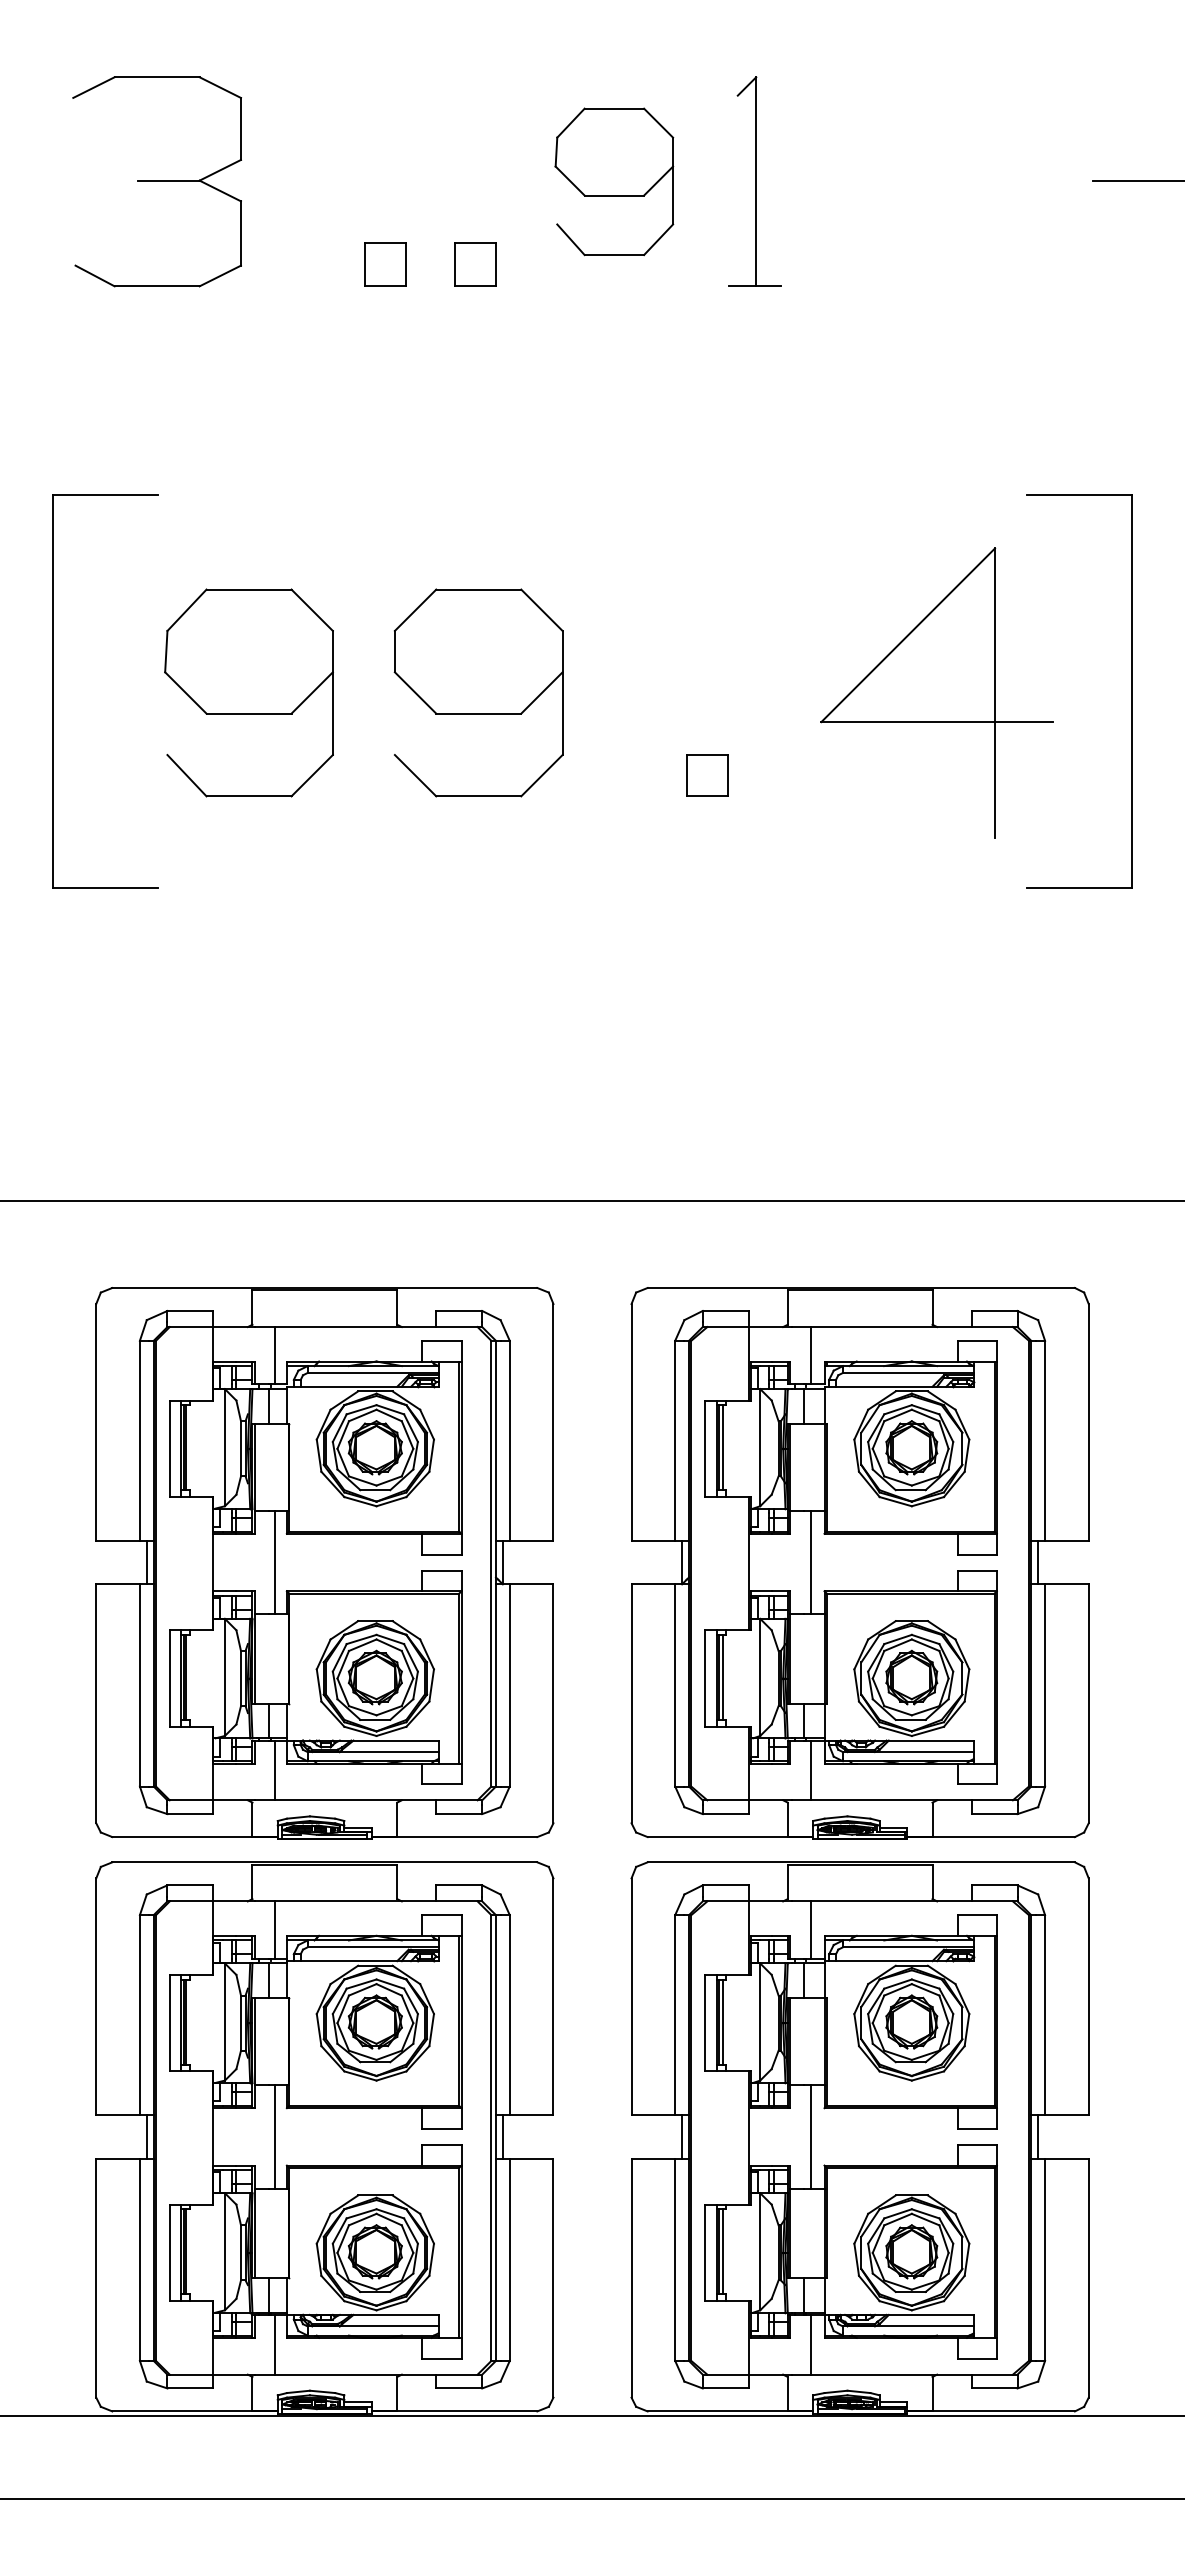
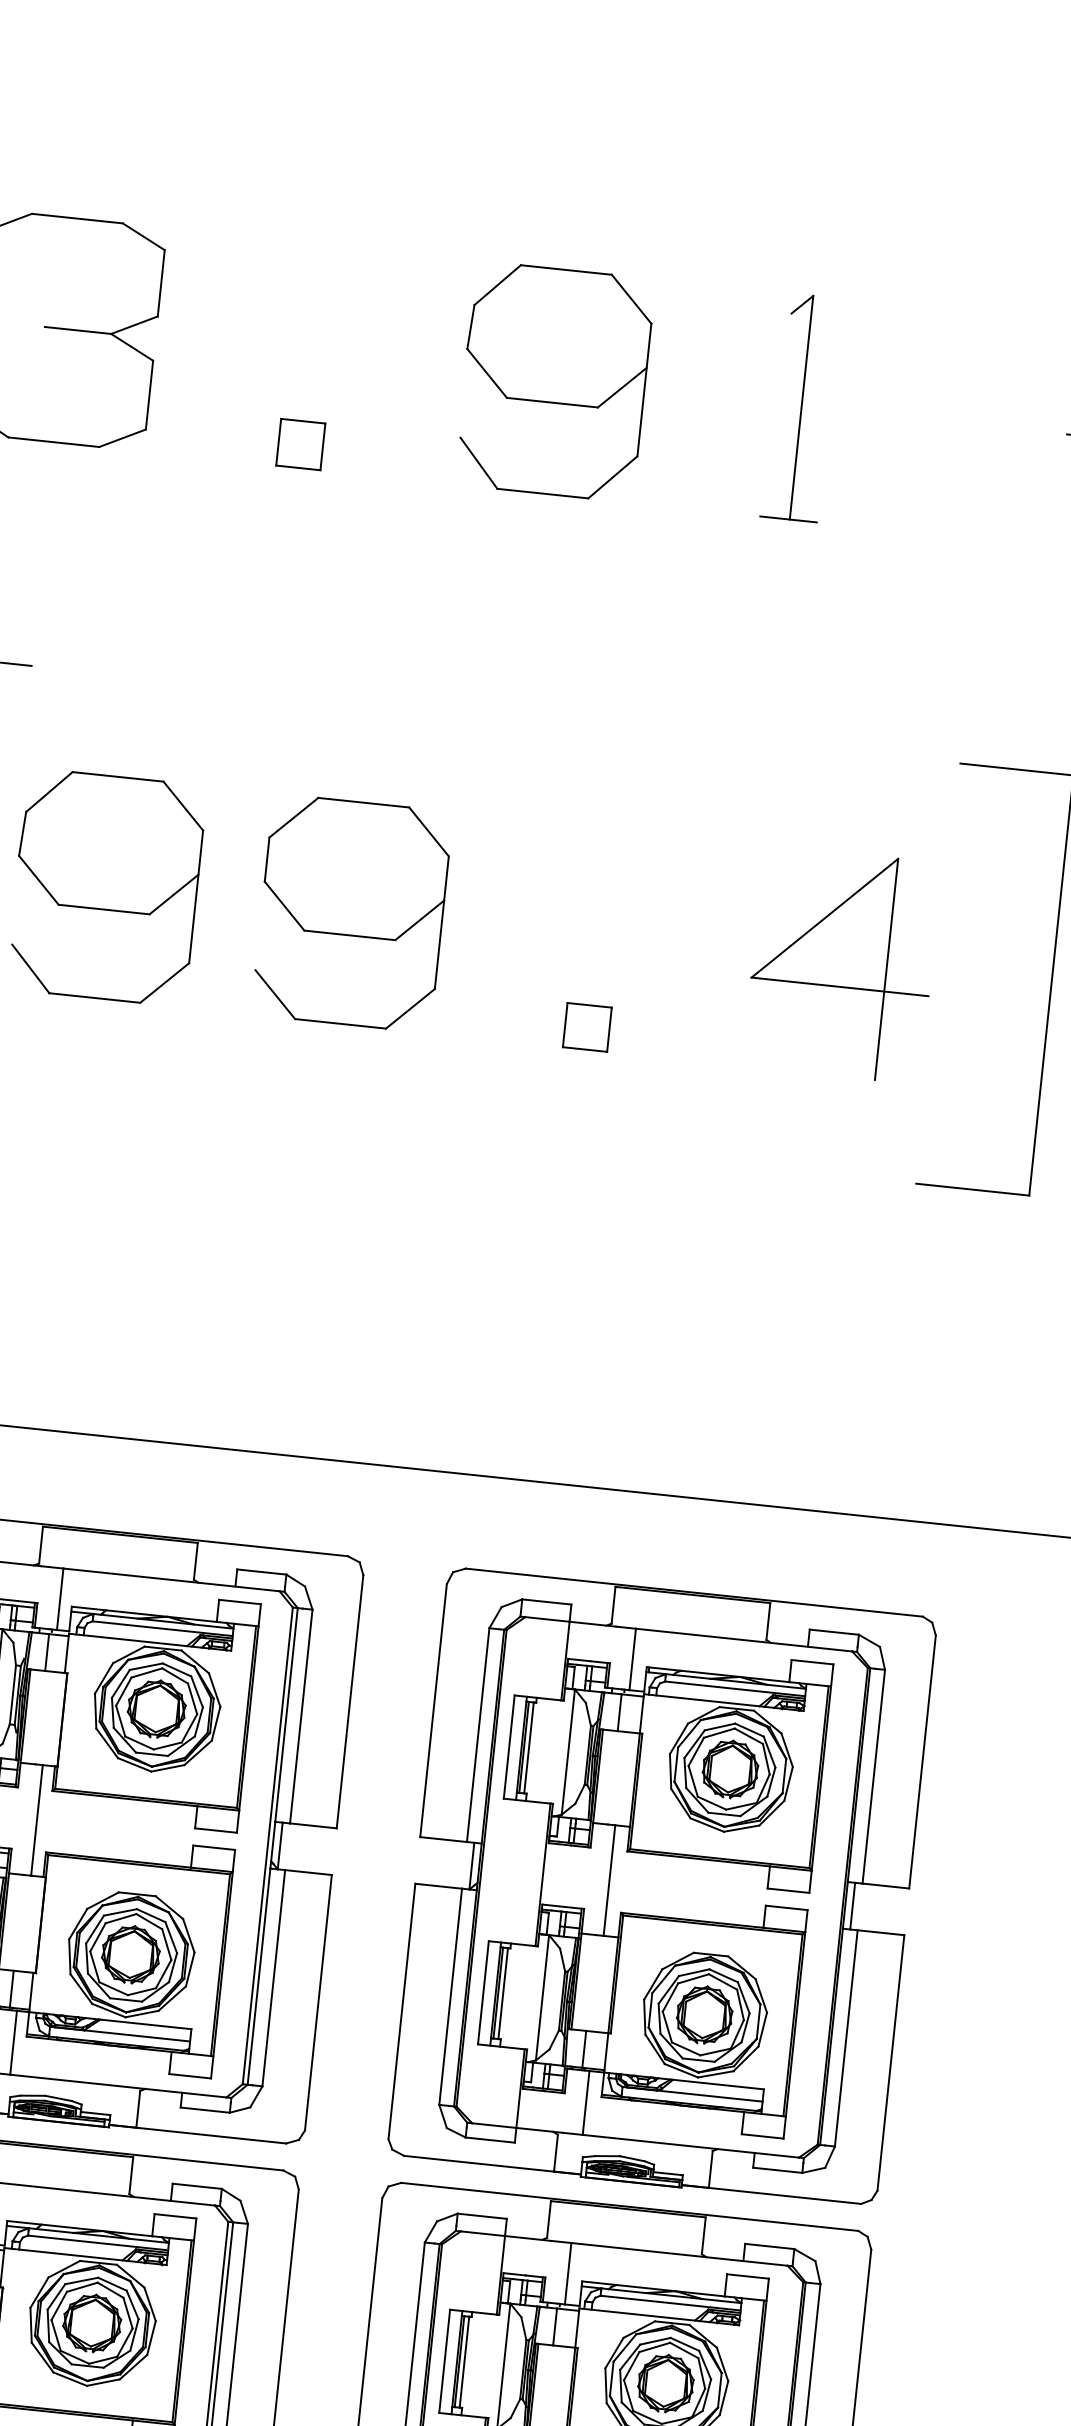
part: (614, 181) -> (554, 381), size x1.43
part: (754, 181) -> (799, 407), moved
part: (475, 264) -> (396, 454), removed
part: (936, 692) -> (841, 964), size x0.71

